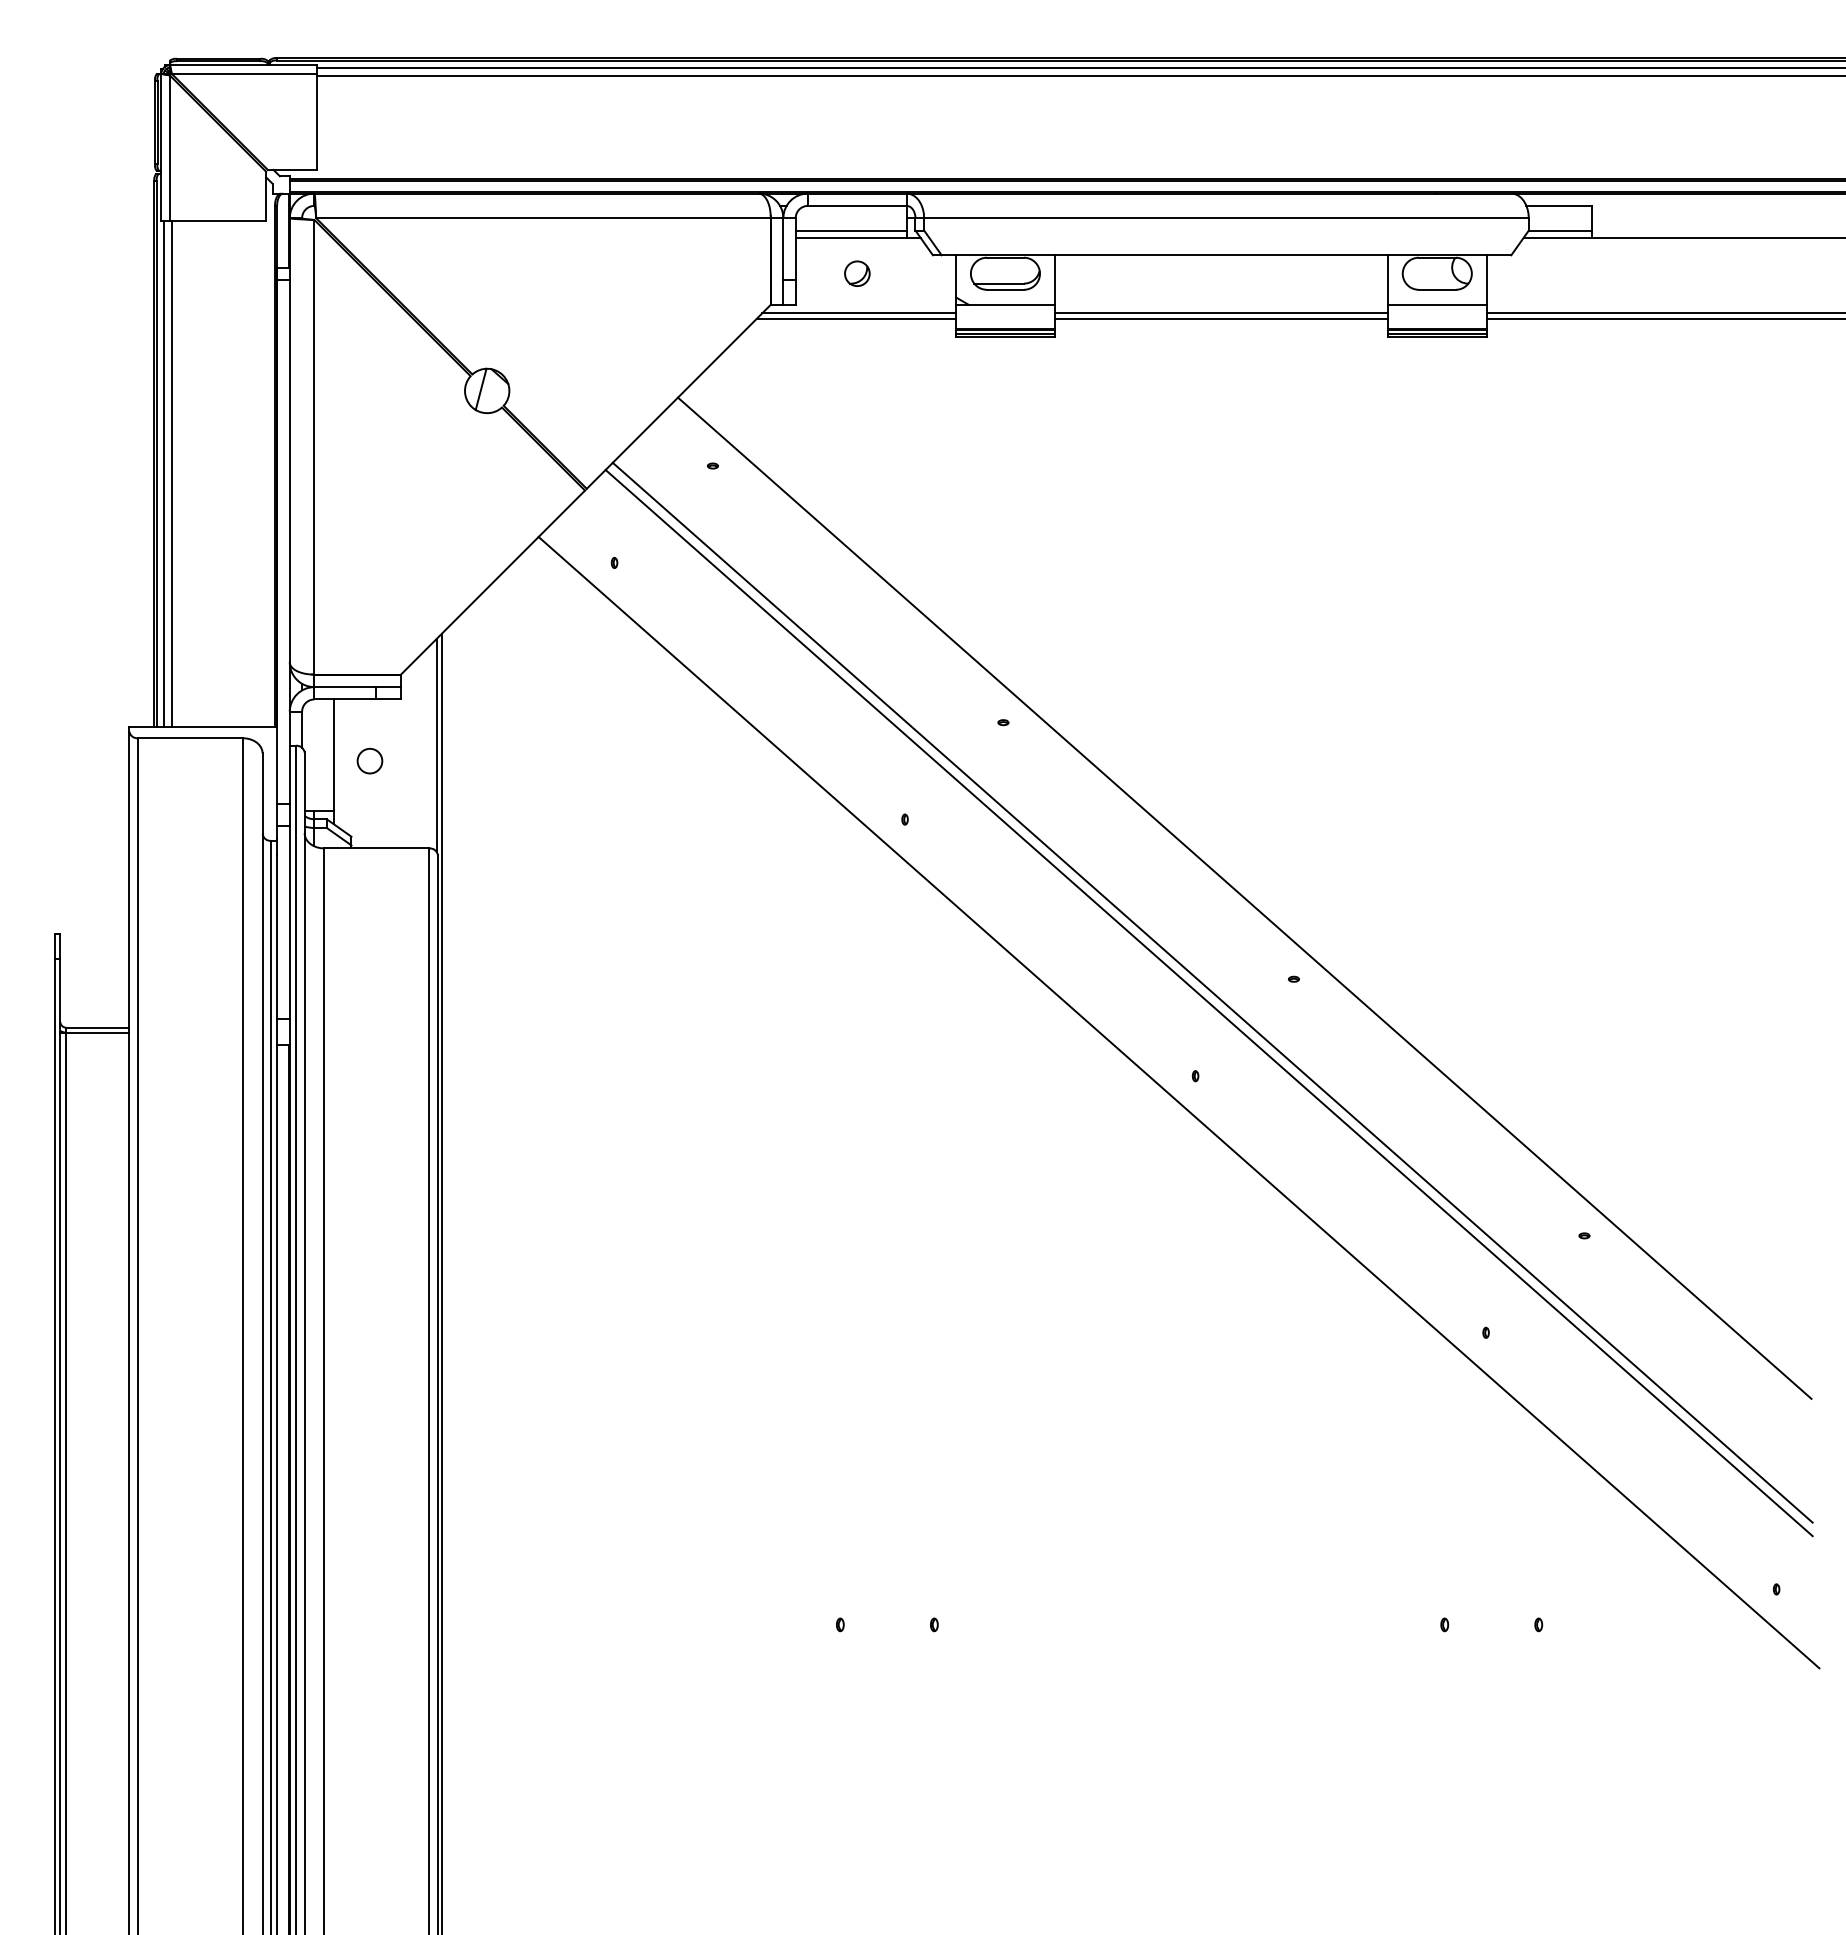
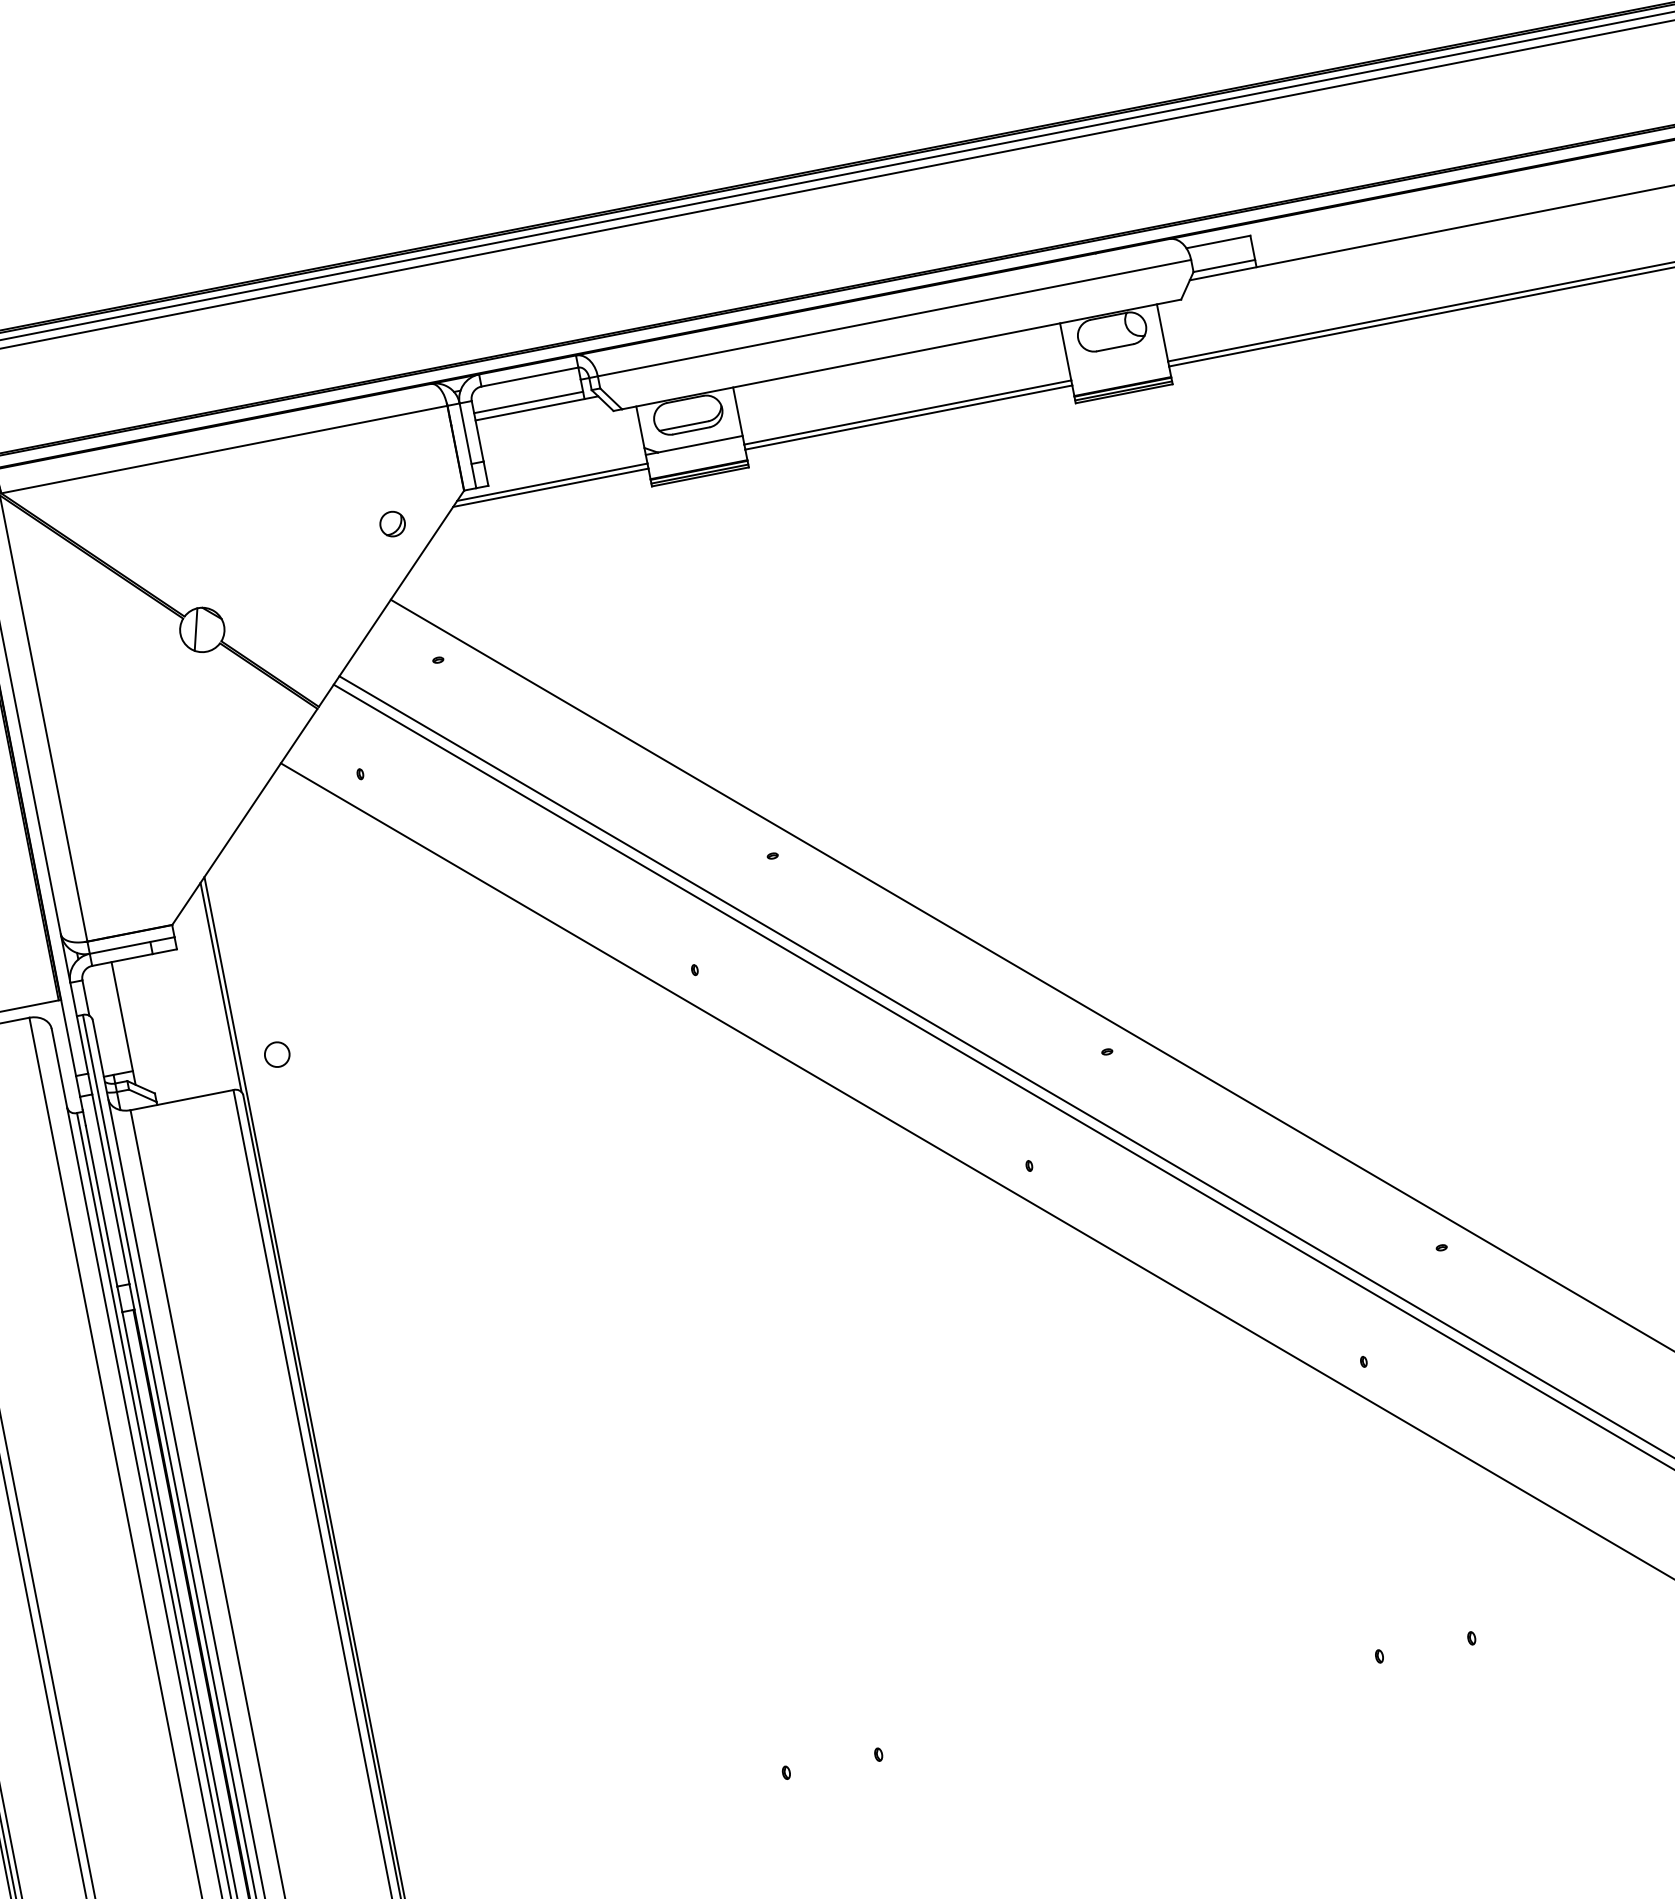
part: (857, 273) -> (392, 523), moved
line: (1436, 304) -> (1117, 362), removed
circle: (369, 760) -> (276, 1054), moved

